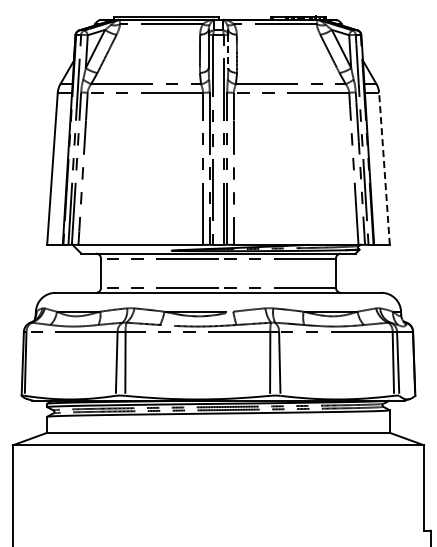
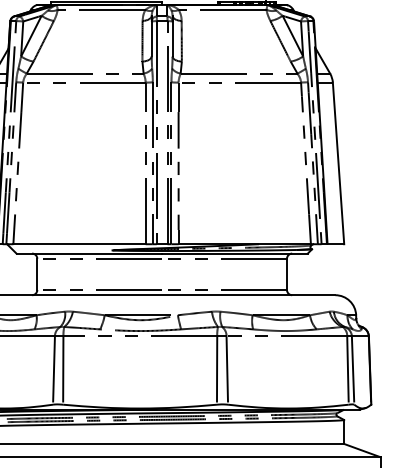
line: (228, 52) -> (172, 39), dashed -> solid
line: (384, 168) -> (338, 163), dashed -> solid

